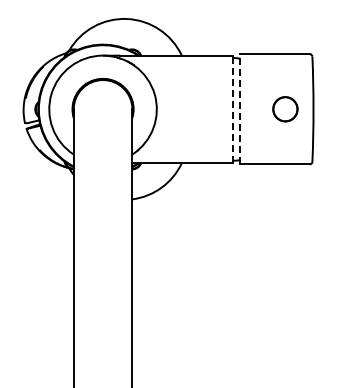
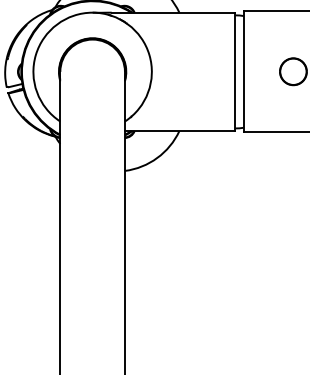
line: (240, 108) -> (243, 70), dashed -> solid
line: (232, 109) -> (235, 72), dashed -> solid

